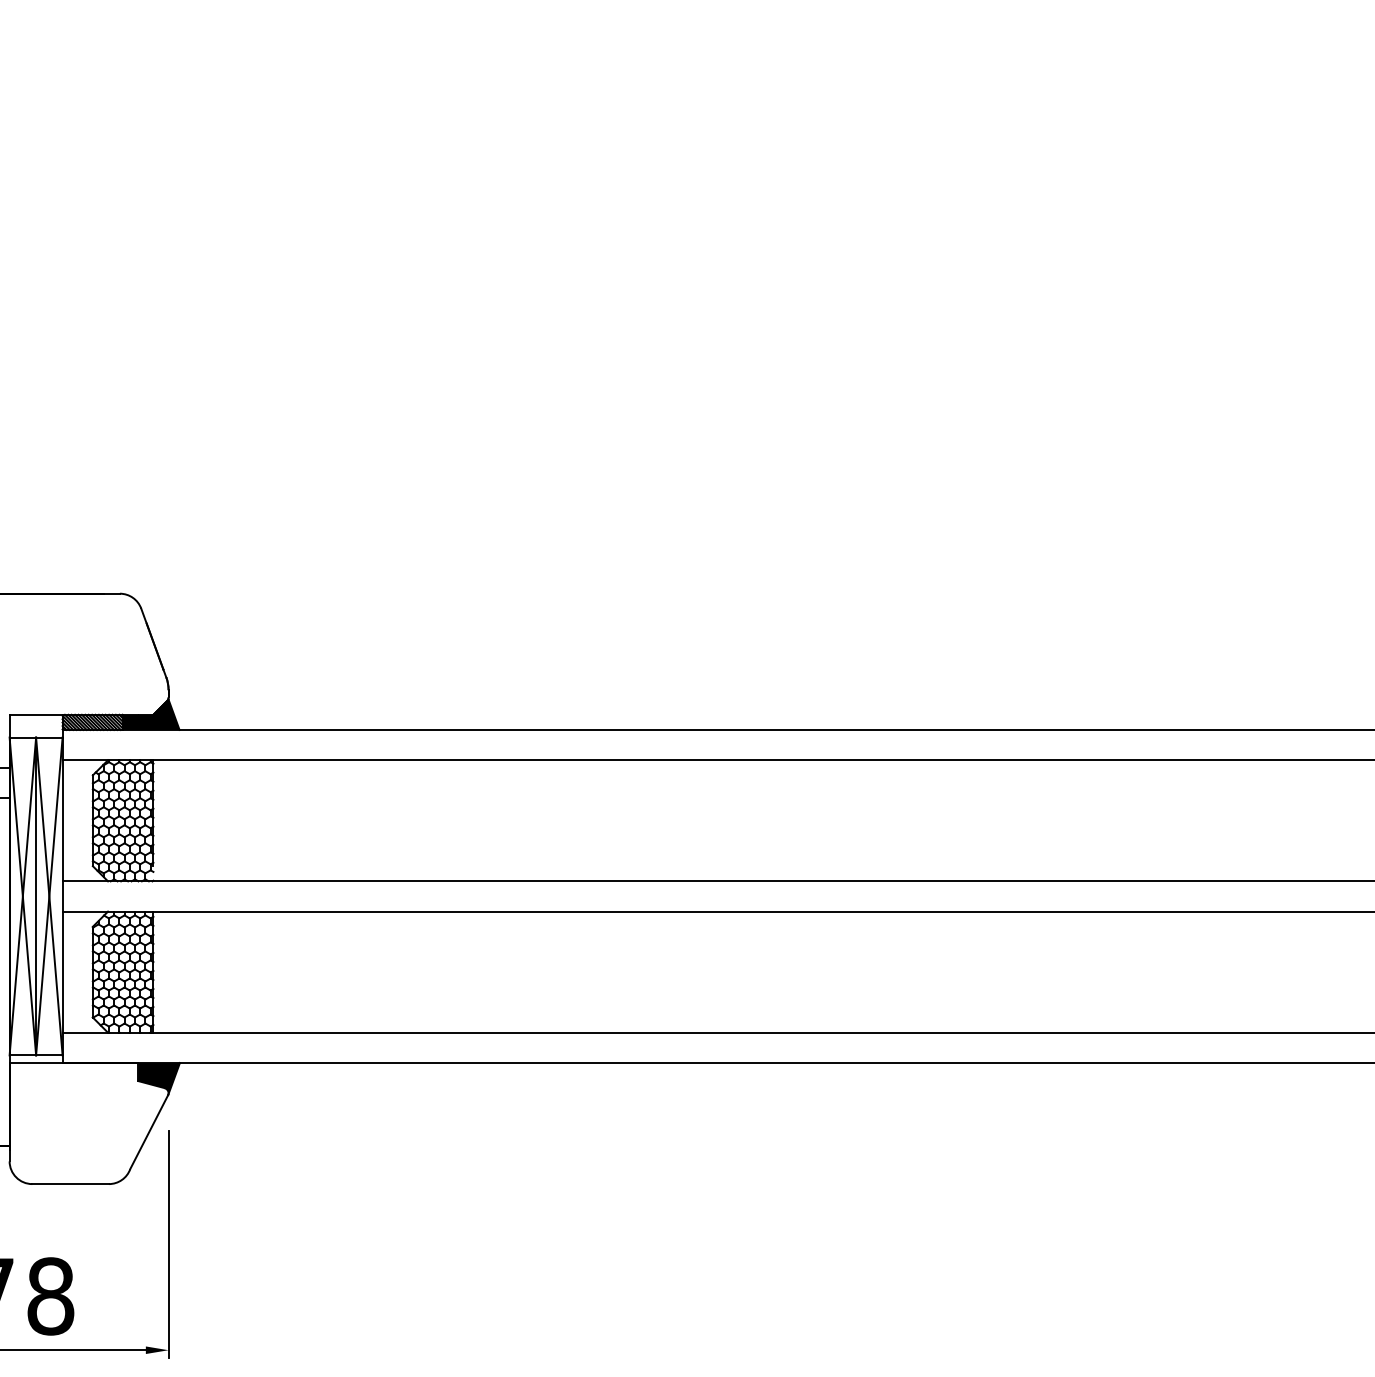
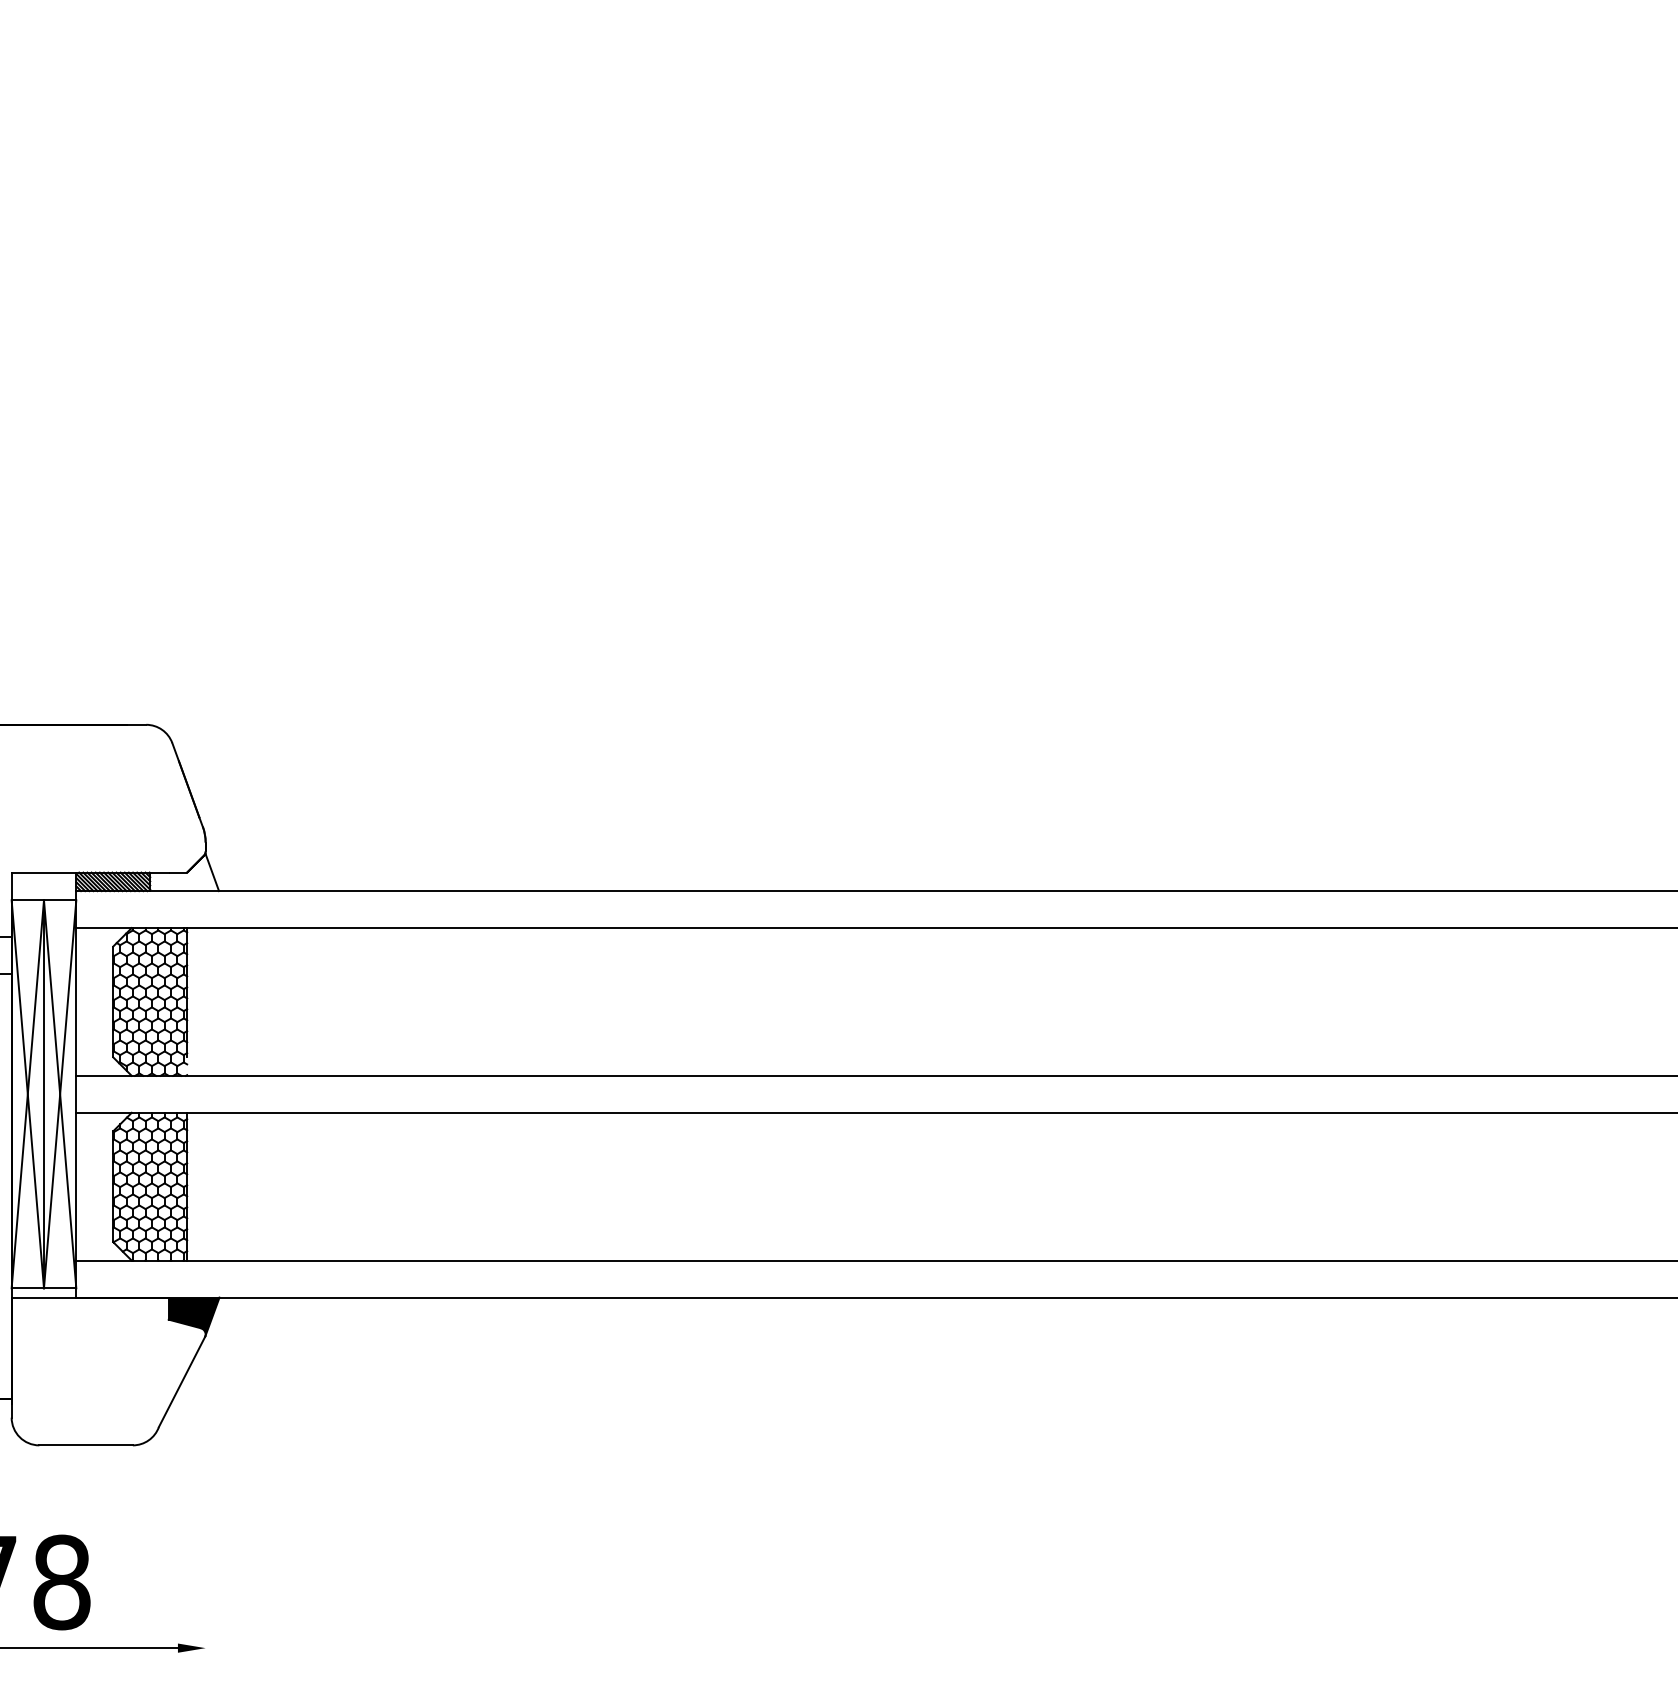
fill: (151, 714) -> (184, 872), removed
line: (168, 1244) -> (205, 1519), removed

